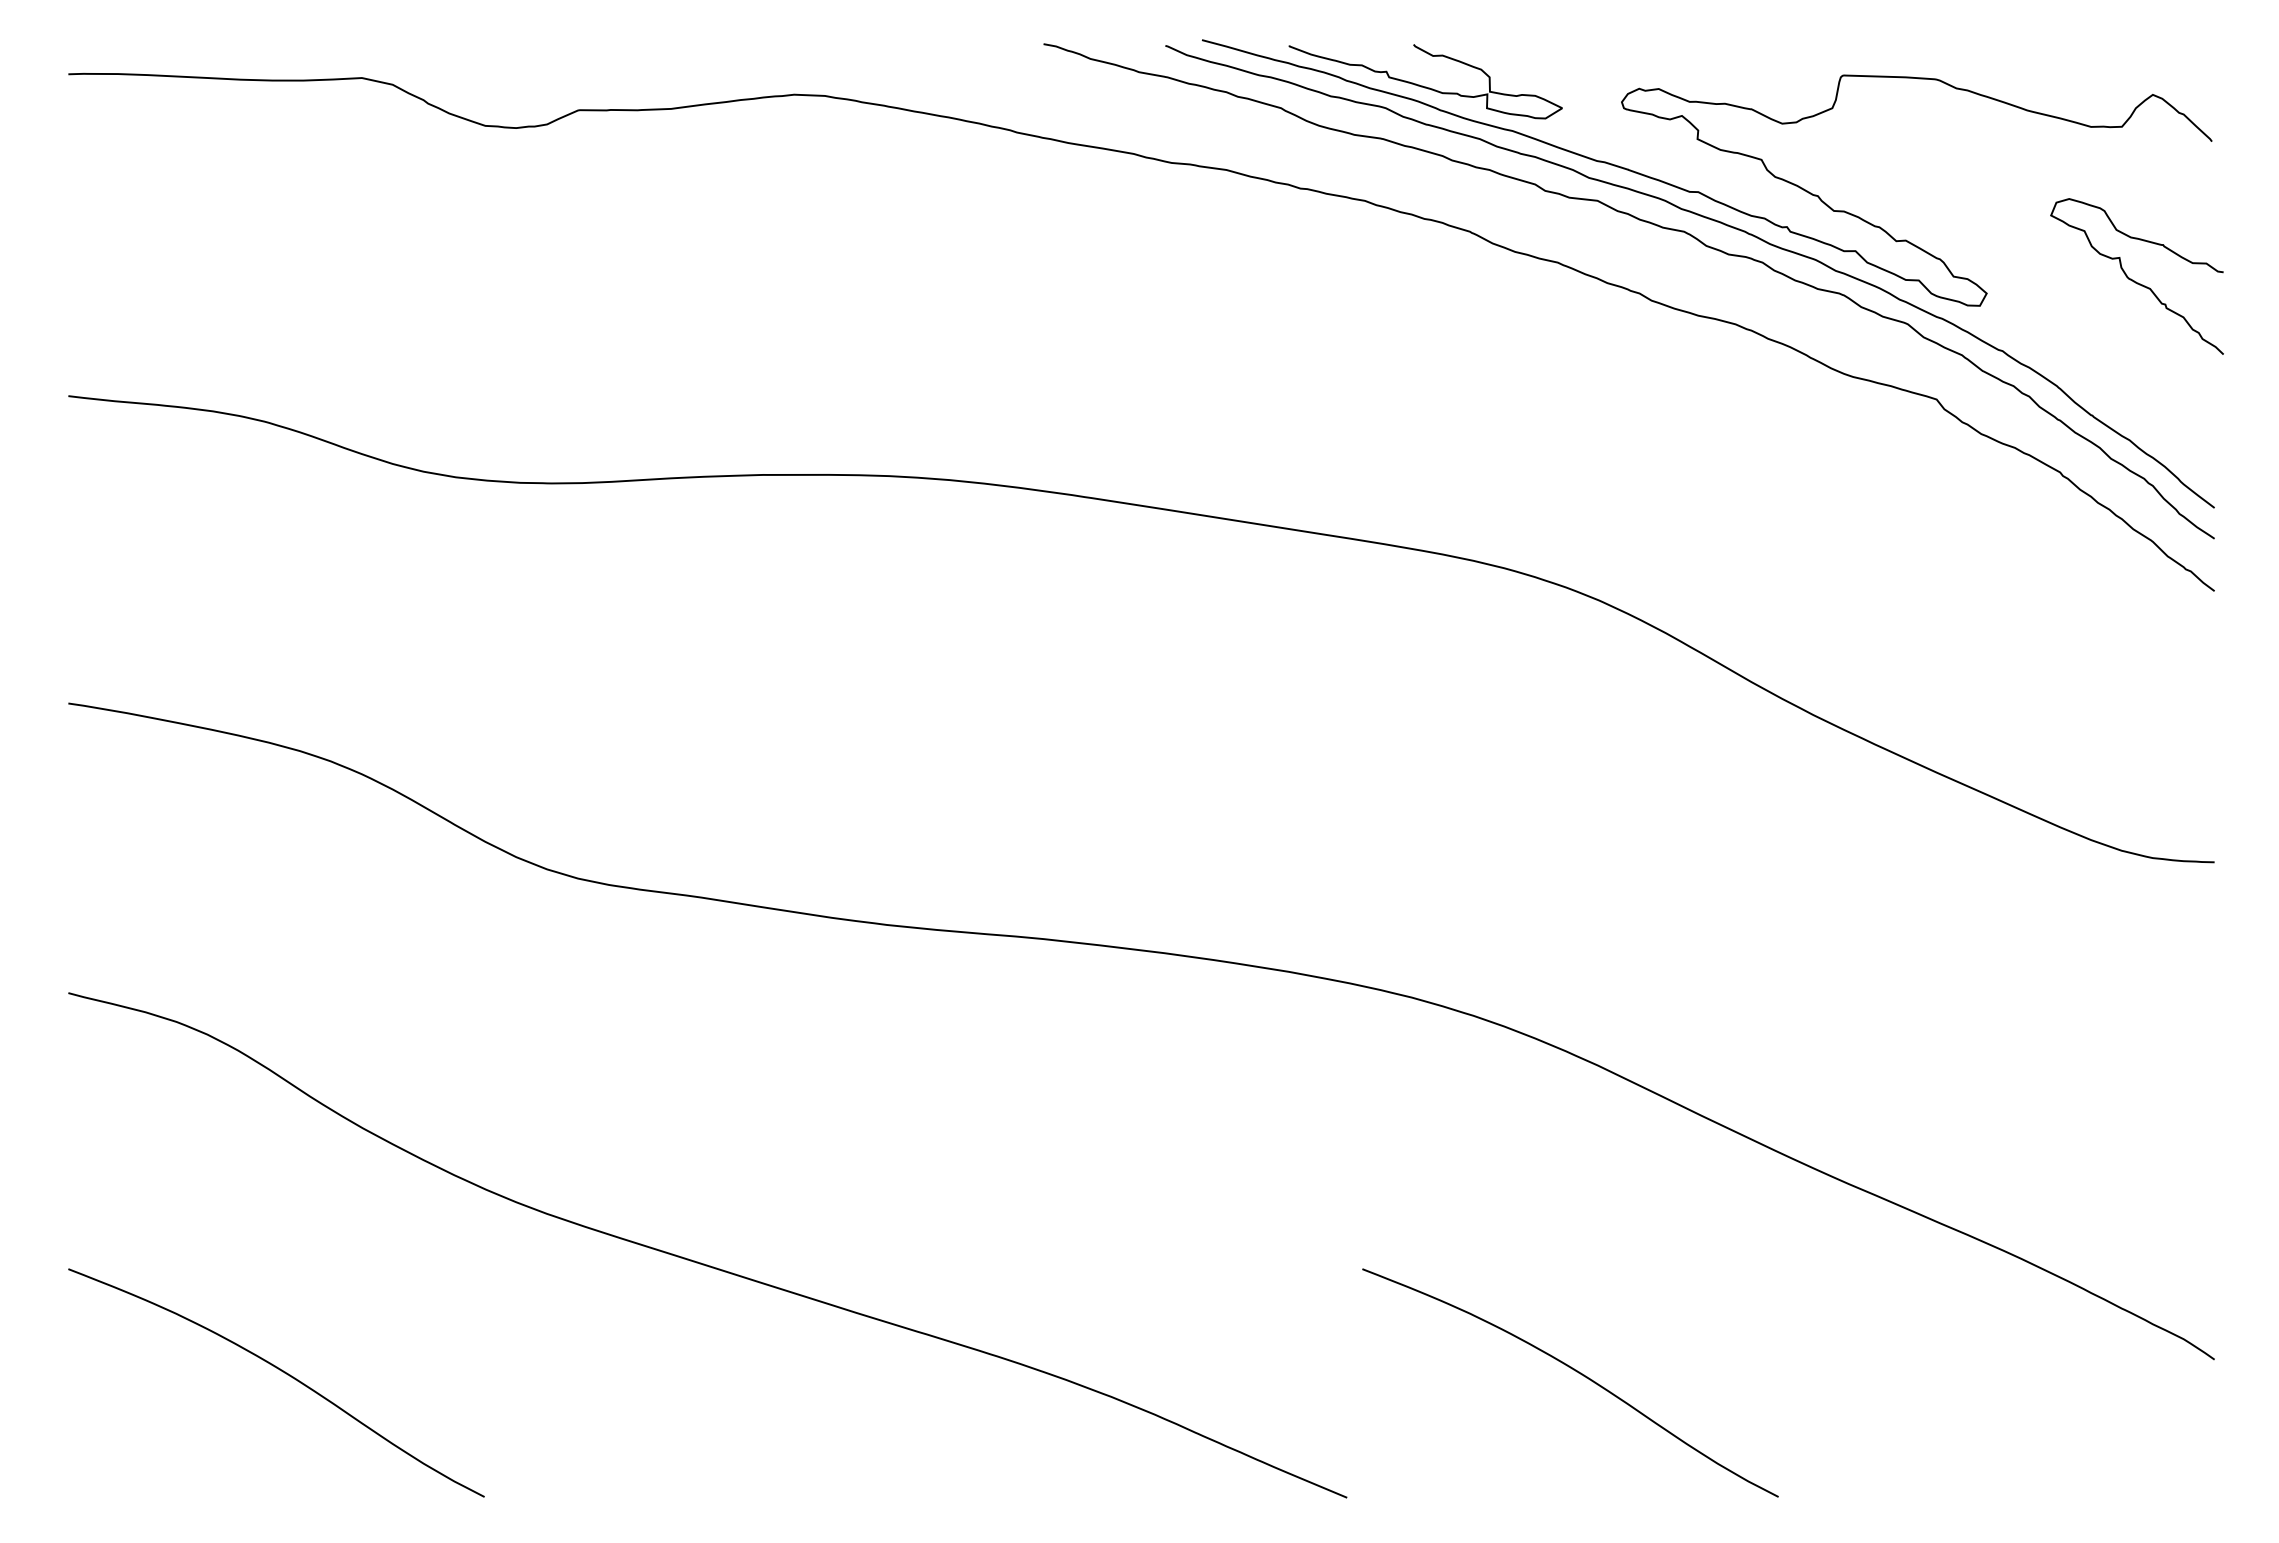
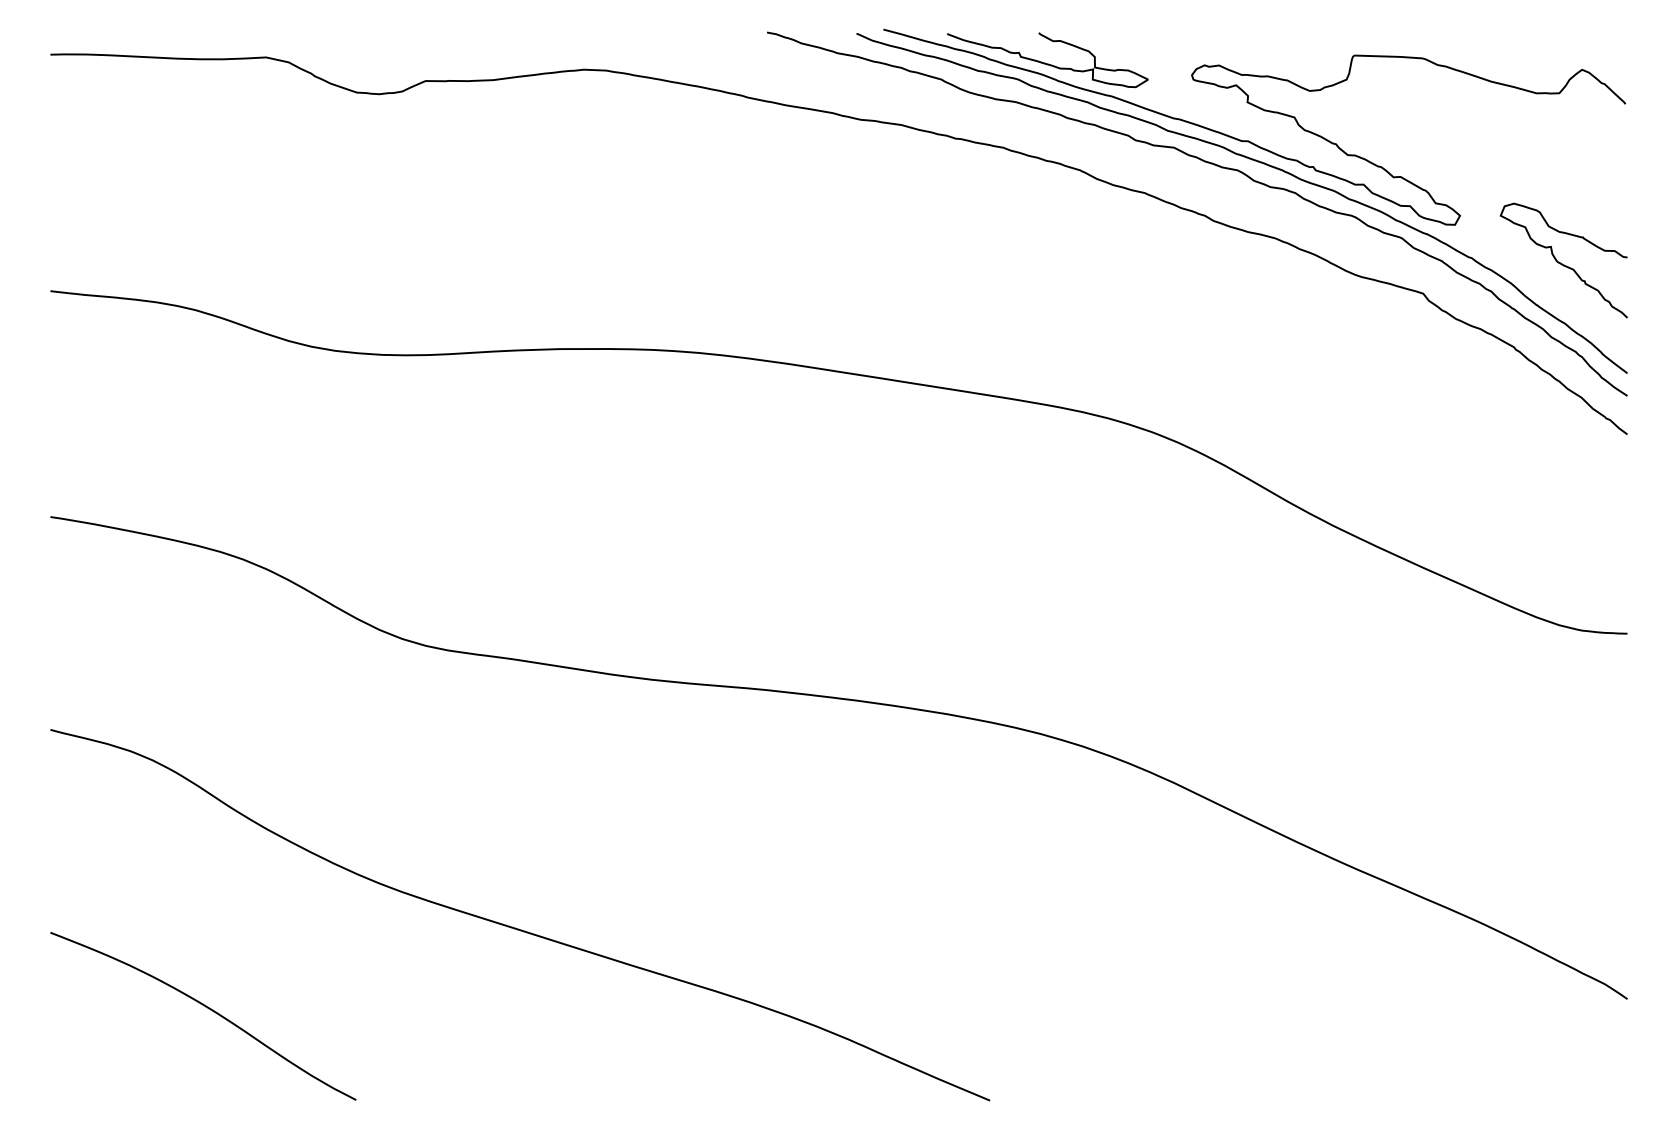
curve: (2134, 280) -> (1562, 263), moved
curve: (1576, 1372) -> (1158, 1008), removed

